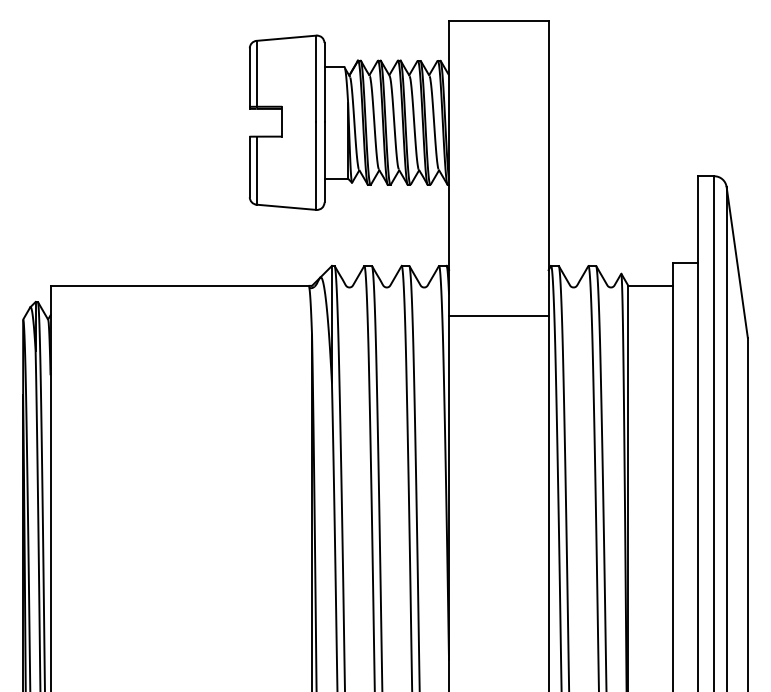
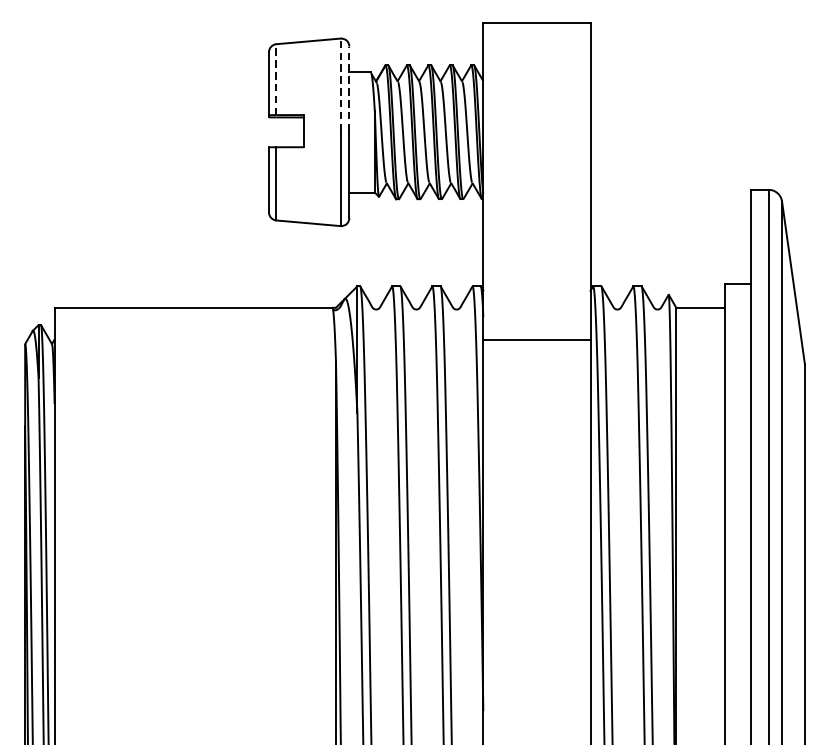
line: (256, 73) -> (276, 79), solid -> dashed
line: (316, 78) -> (340, 84), solid -> dashed
line: (324, 81) -> (349, 87), solid -> dashed

